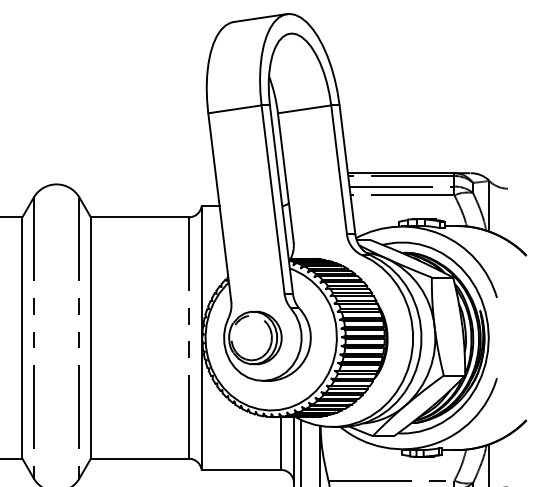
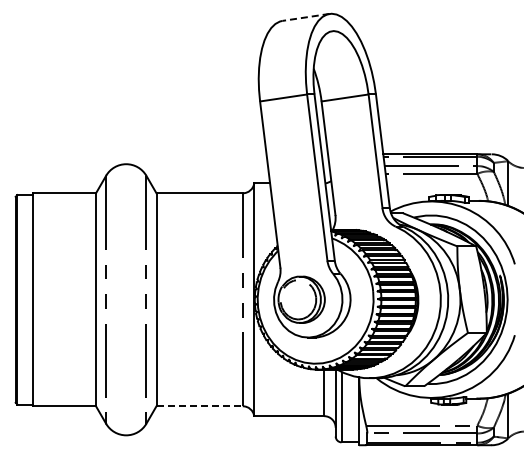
line: (260, 18) -> (306, 17), solid -> dashed
line: (140, 458) -> (200, 406), solid -> dashed

